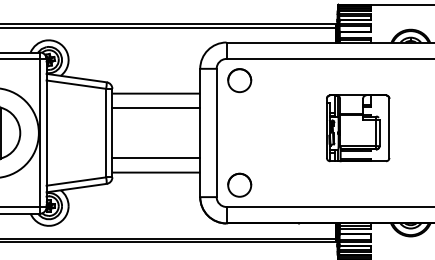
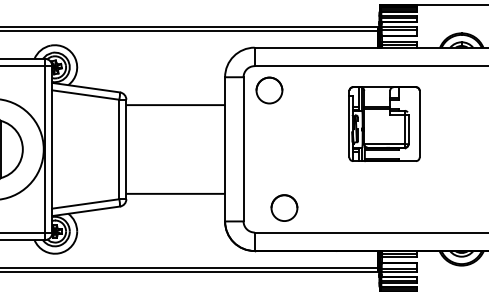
line: (156, 108) -> (175, 121), removed
part: (358, 127) -> (384, 123), moved
line: (156, 158) -> (175, 177), removed
part: (239, 184) -> (284, 207), moved

